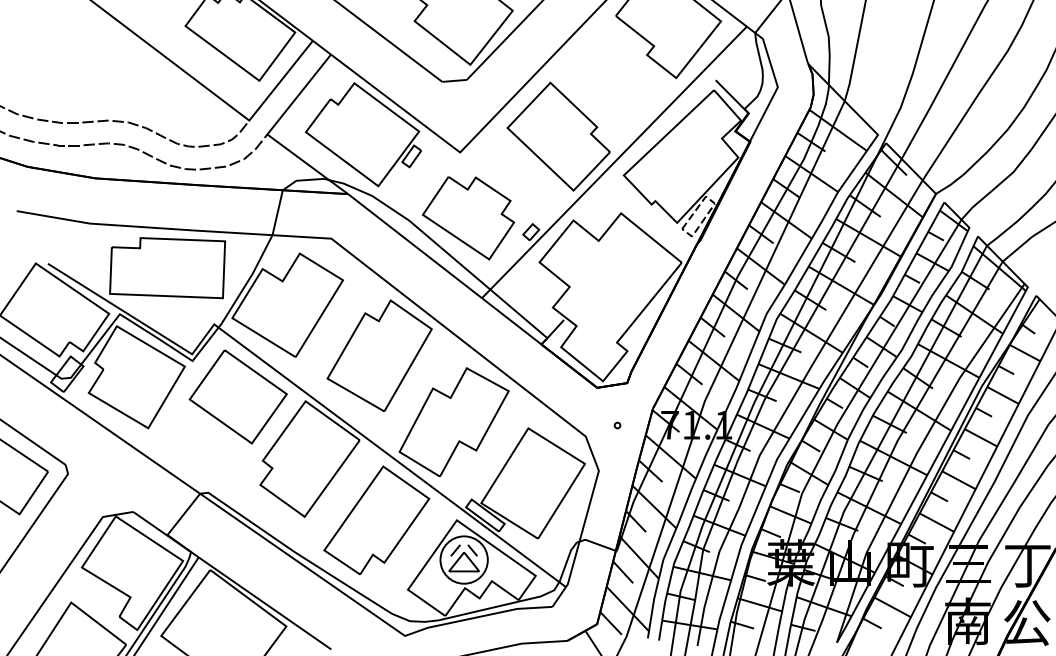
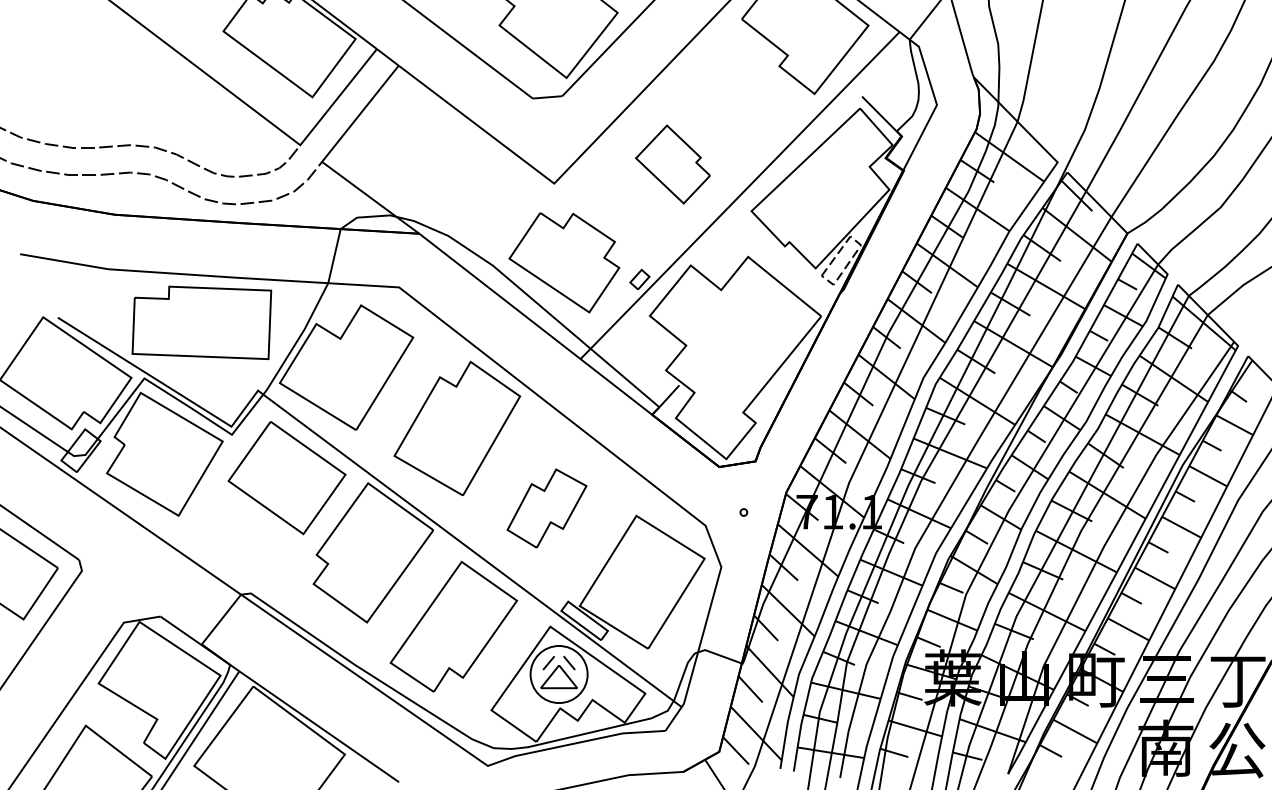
part: (363, 134) -> (437, 162), removed
part: (558, 136) -> (672, 164), size x0.6
part: (453, 422) -> (546, 508), size x0.6

